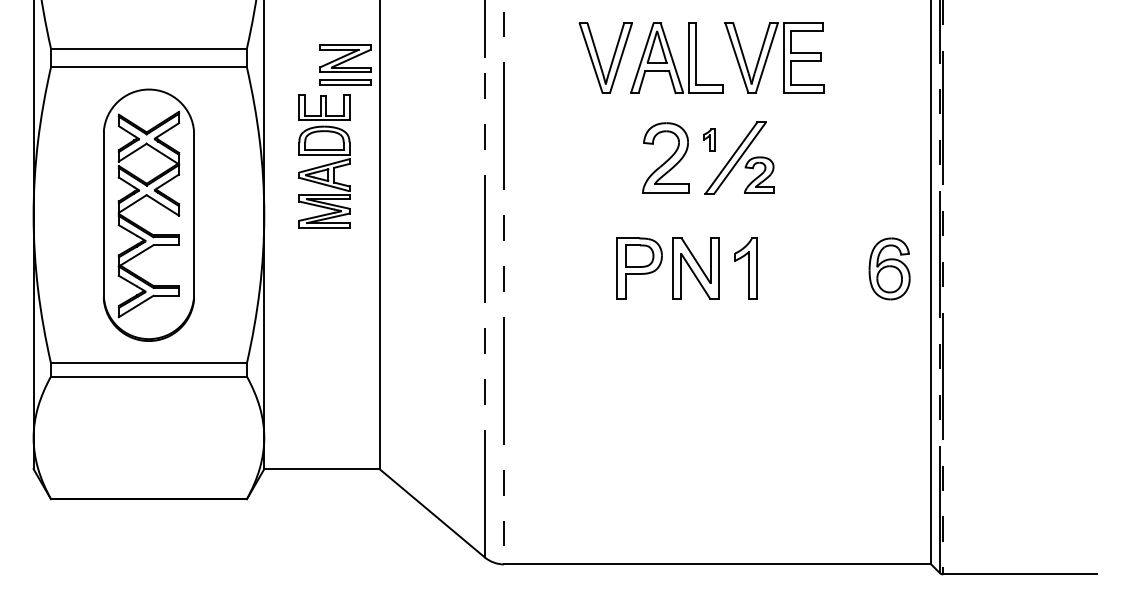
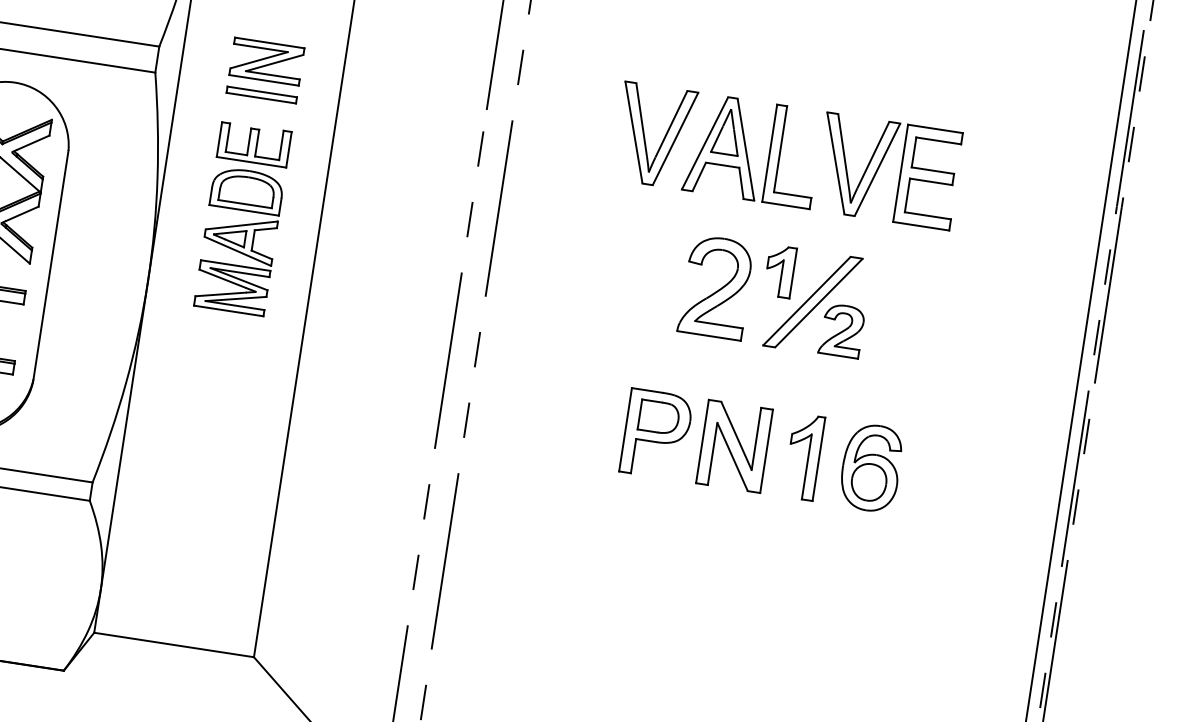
part: (345, 64) -> (265, 69), moved
part: (709, 139) -> (780, 270), size x1.67
part: (889, 268) -> (871, 467), moved

